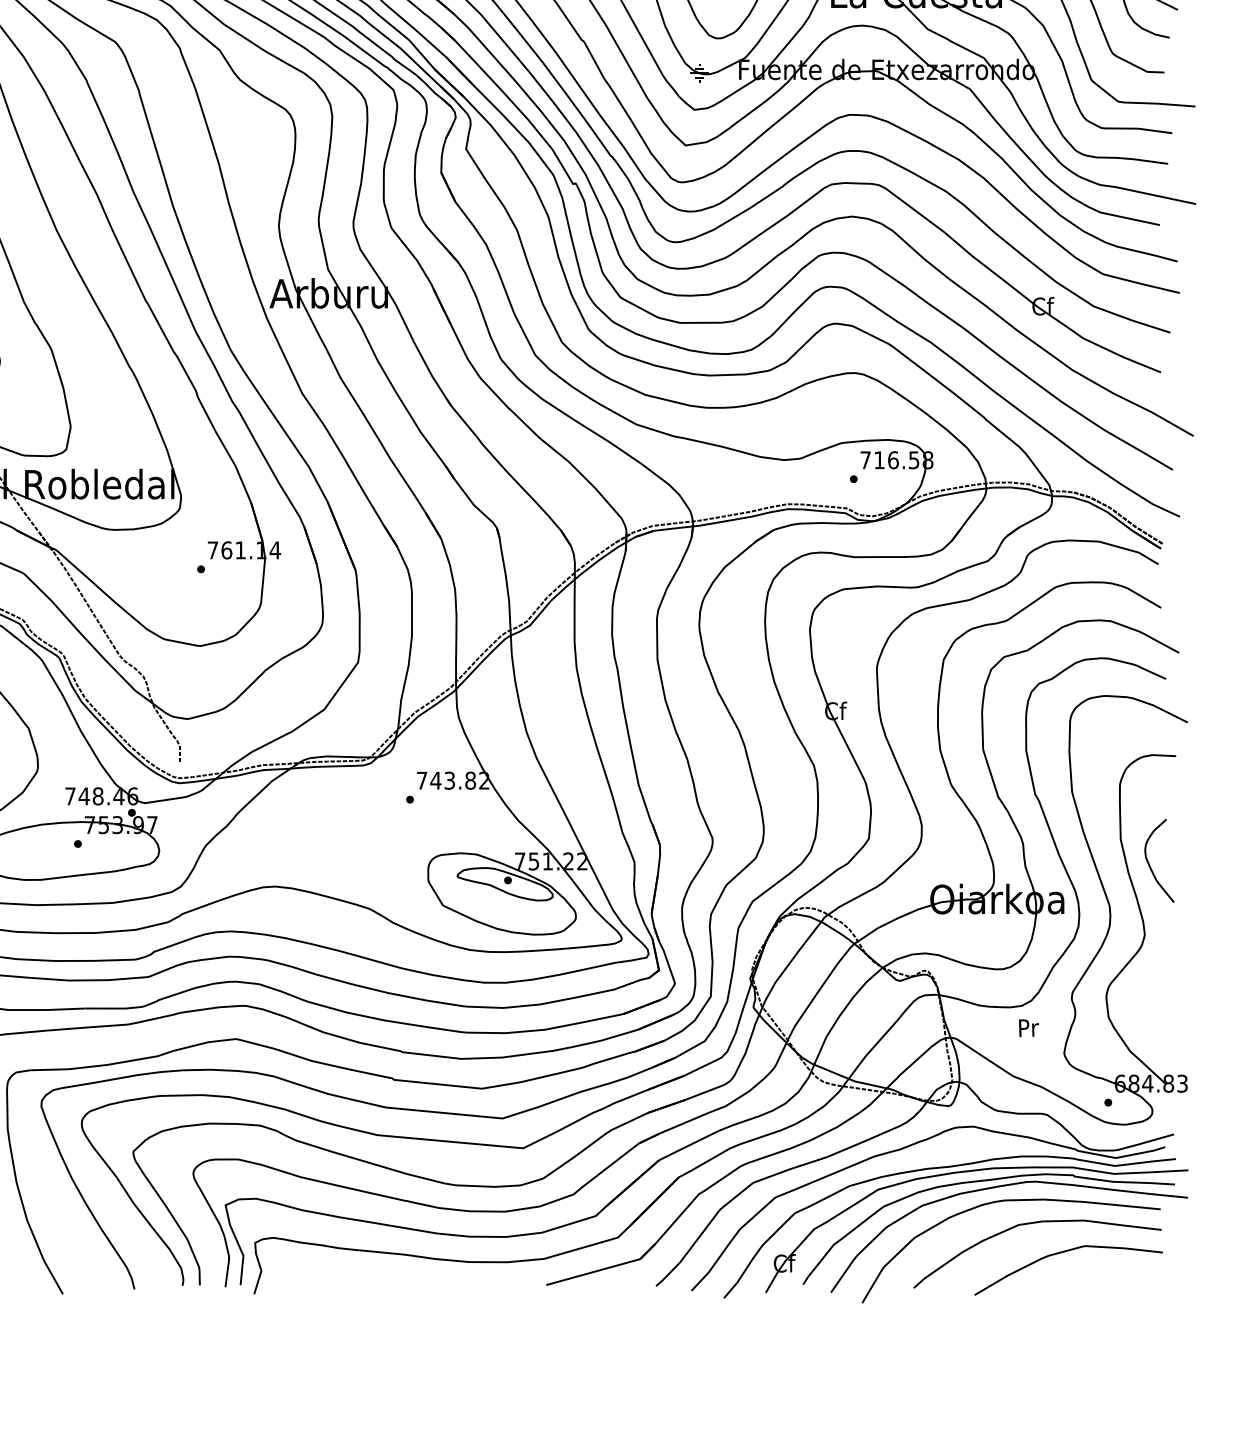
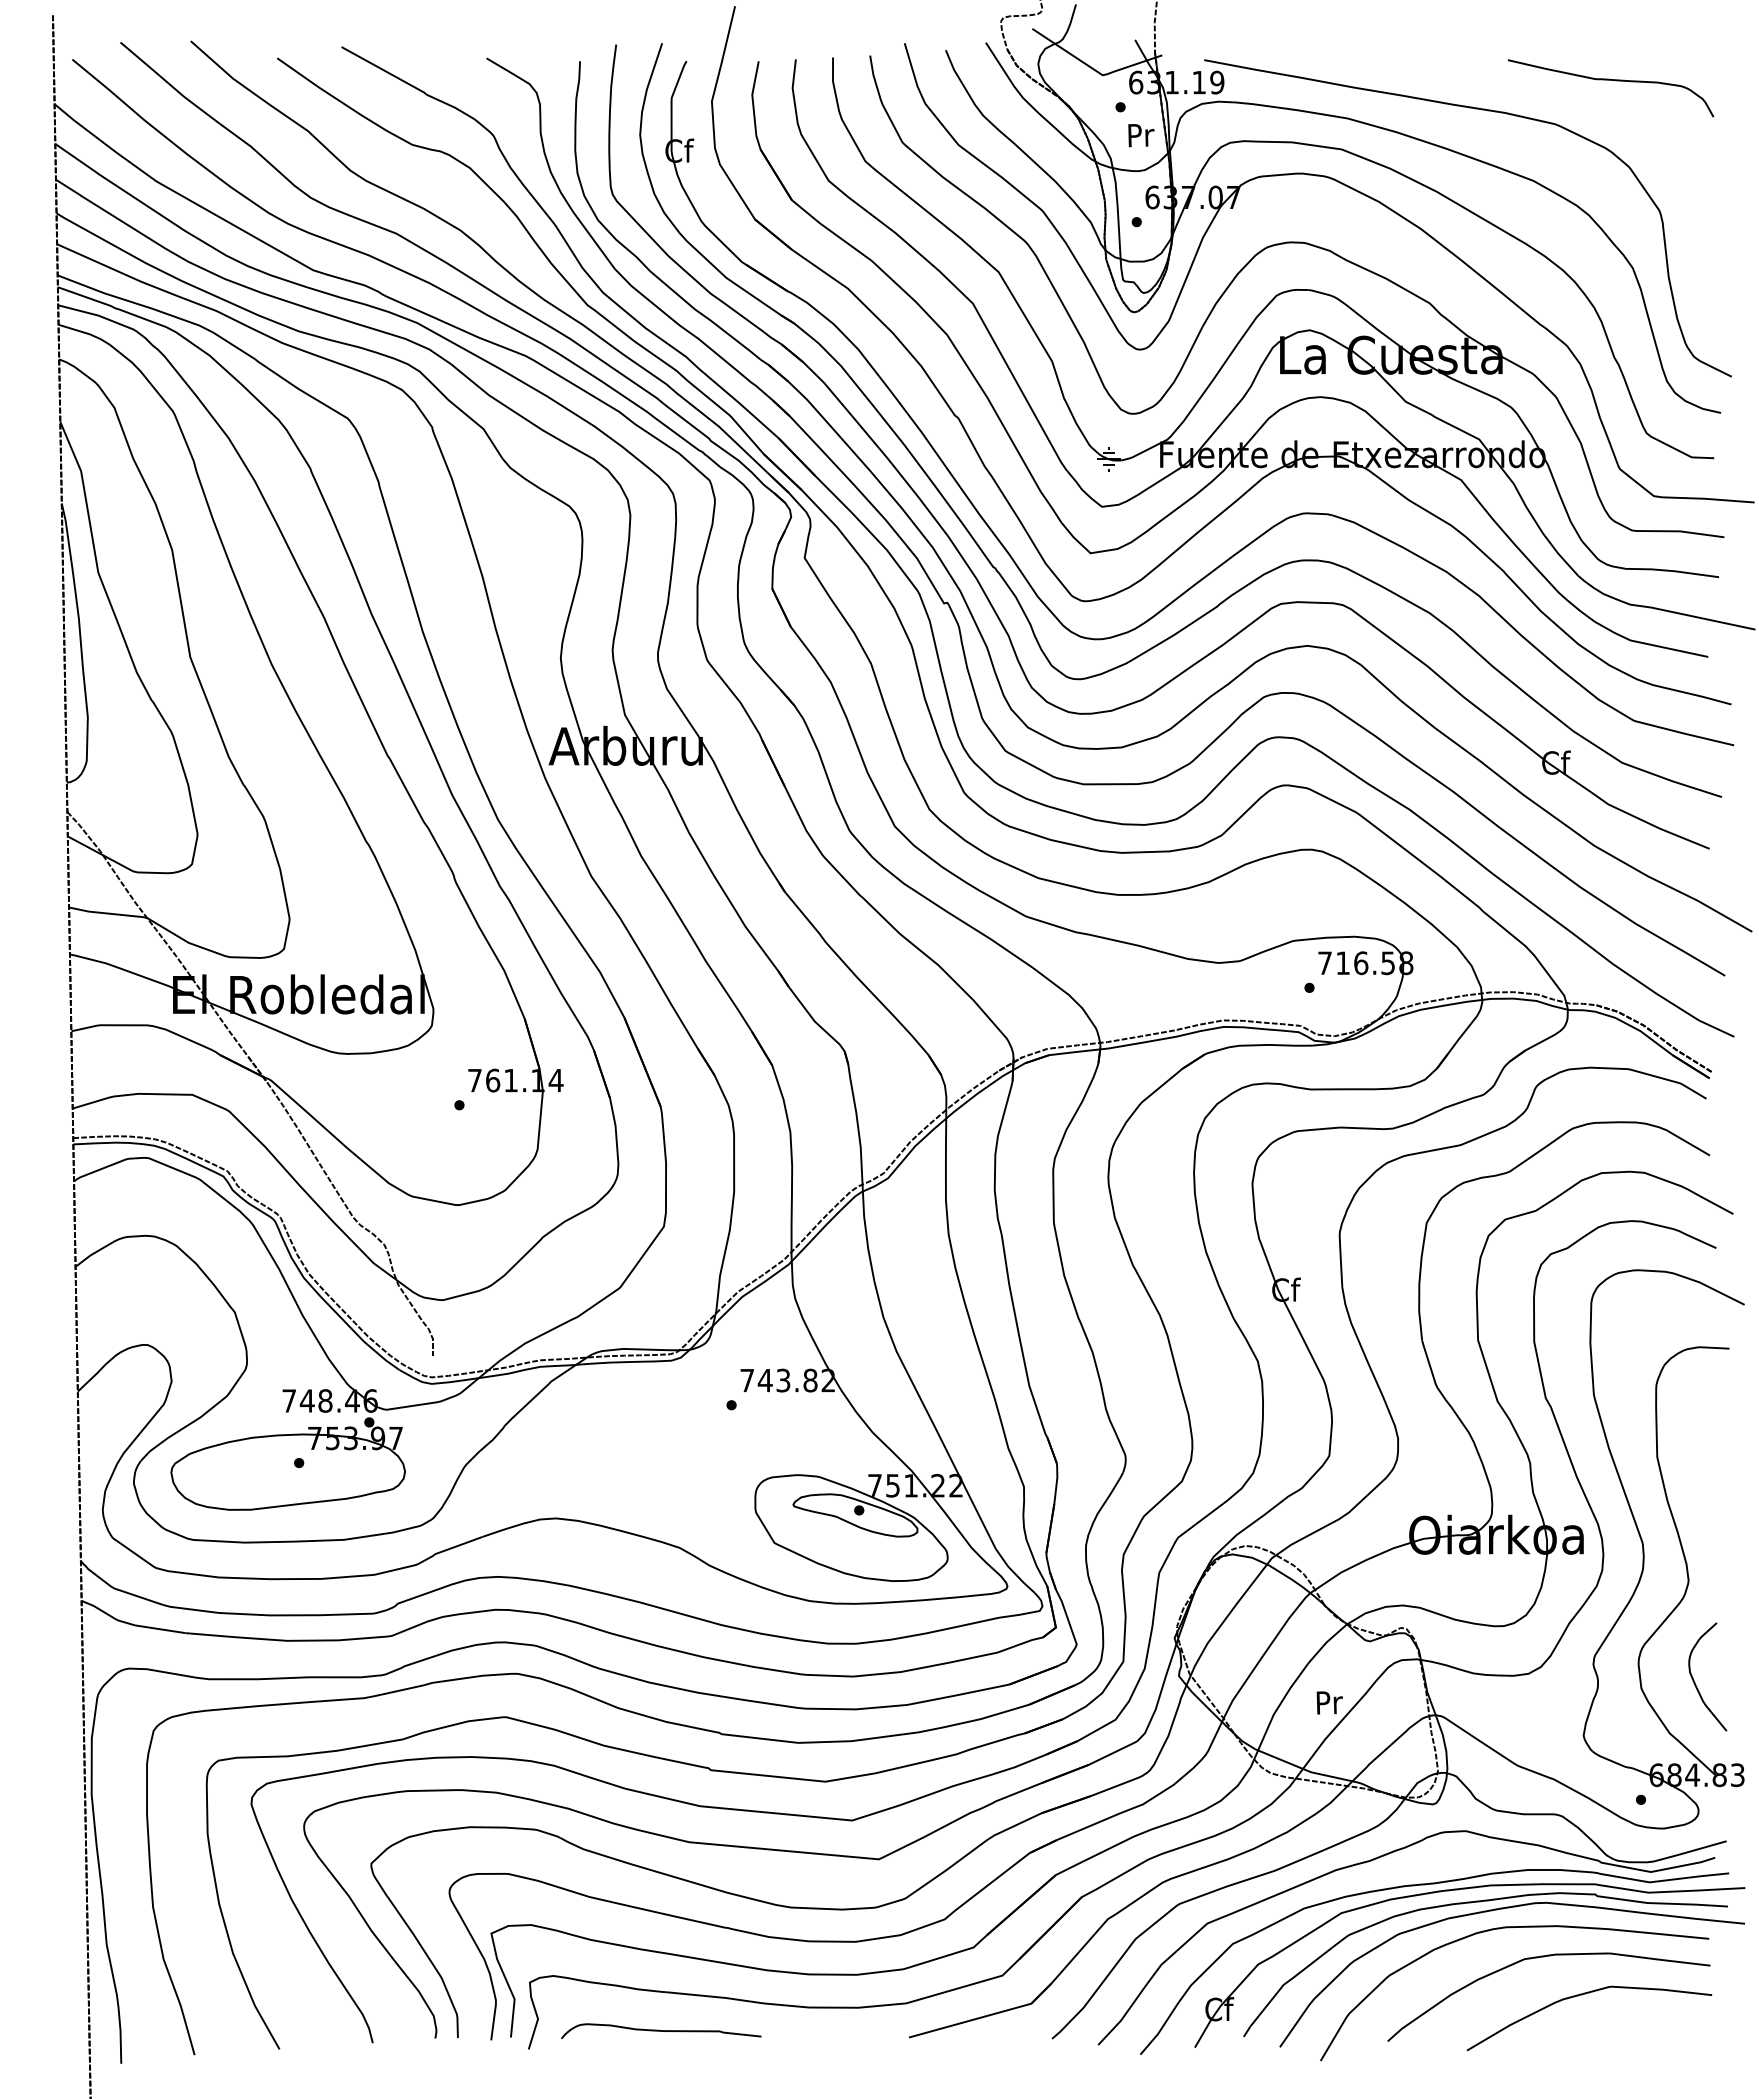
curve: (1150, 865) -> (1695, 1682), moved
text: (1028, 1027) -> (1329, 1702), moved
curve: (356, 1280) -> (661, 2031), added

